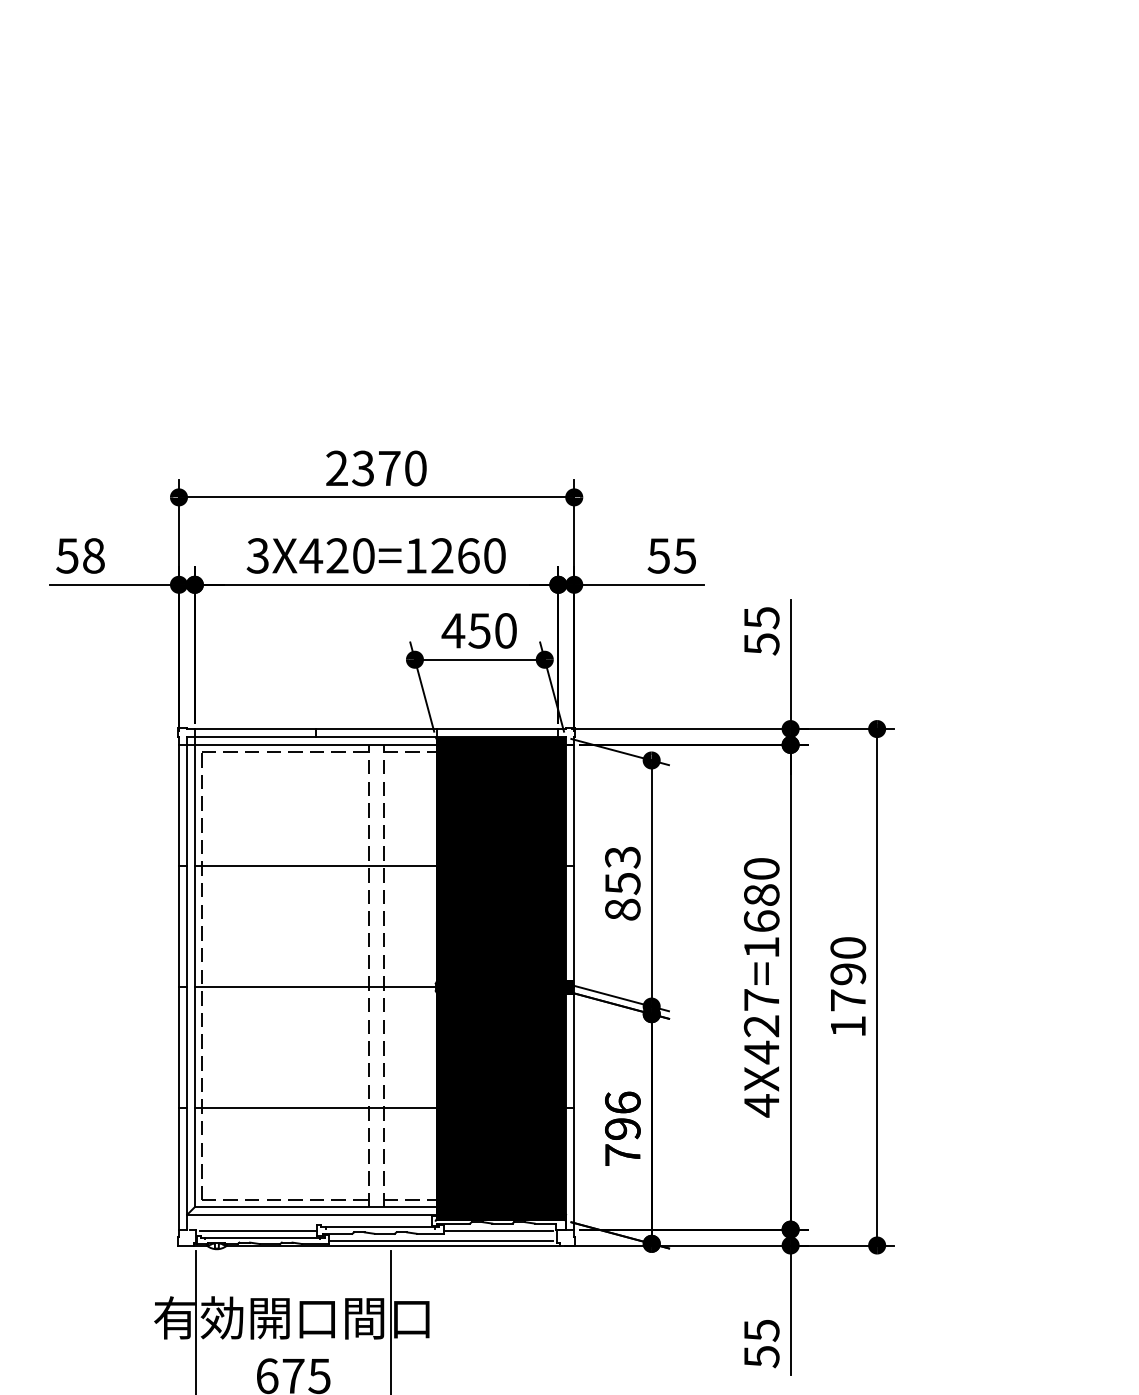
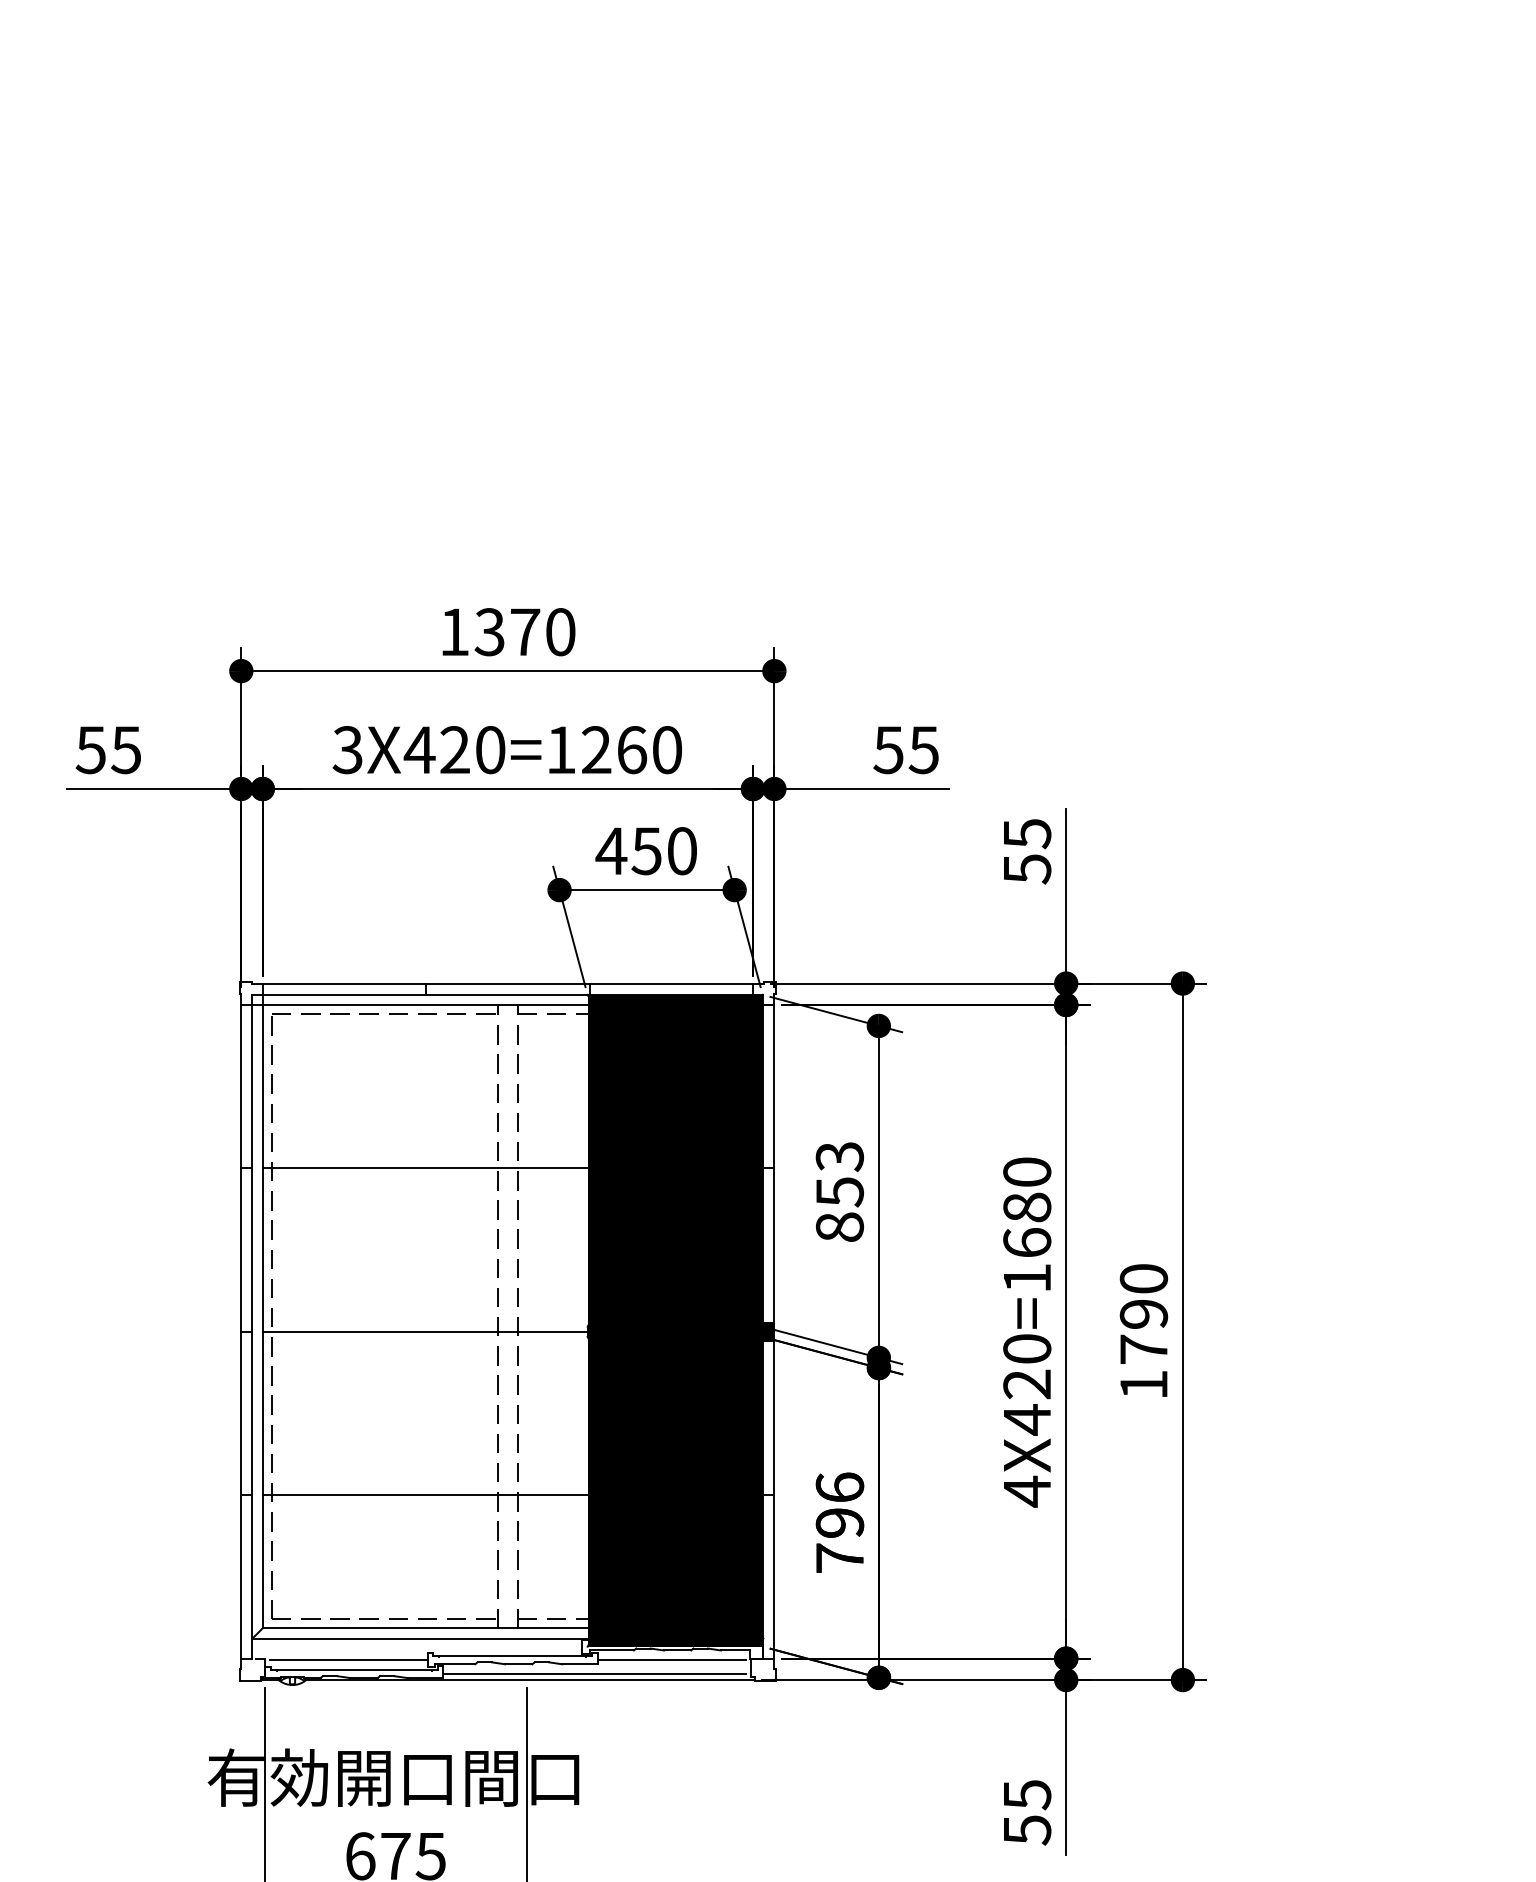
text: (337, 468) -> (454, 631), 2370 -> 1370
text: (93, 556) -> (126, 750), 58 -> 55
text: (761, 999) -> (1027, 1348), 4X427=1680 -> 4X420=1680

